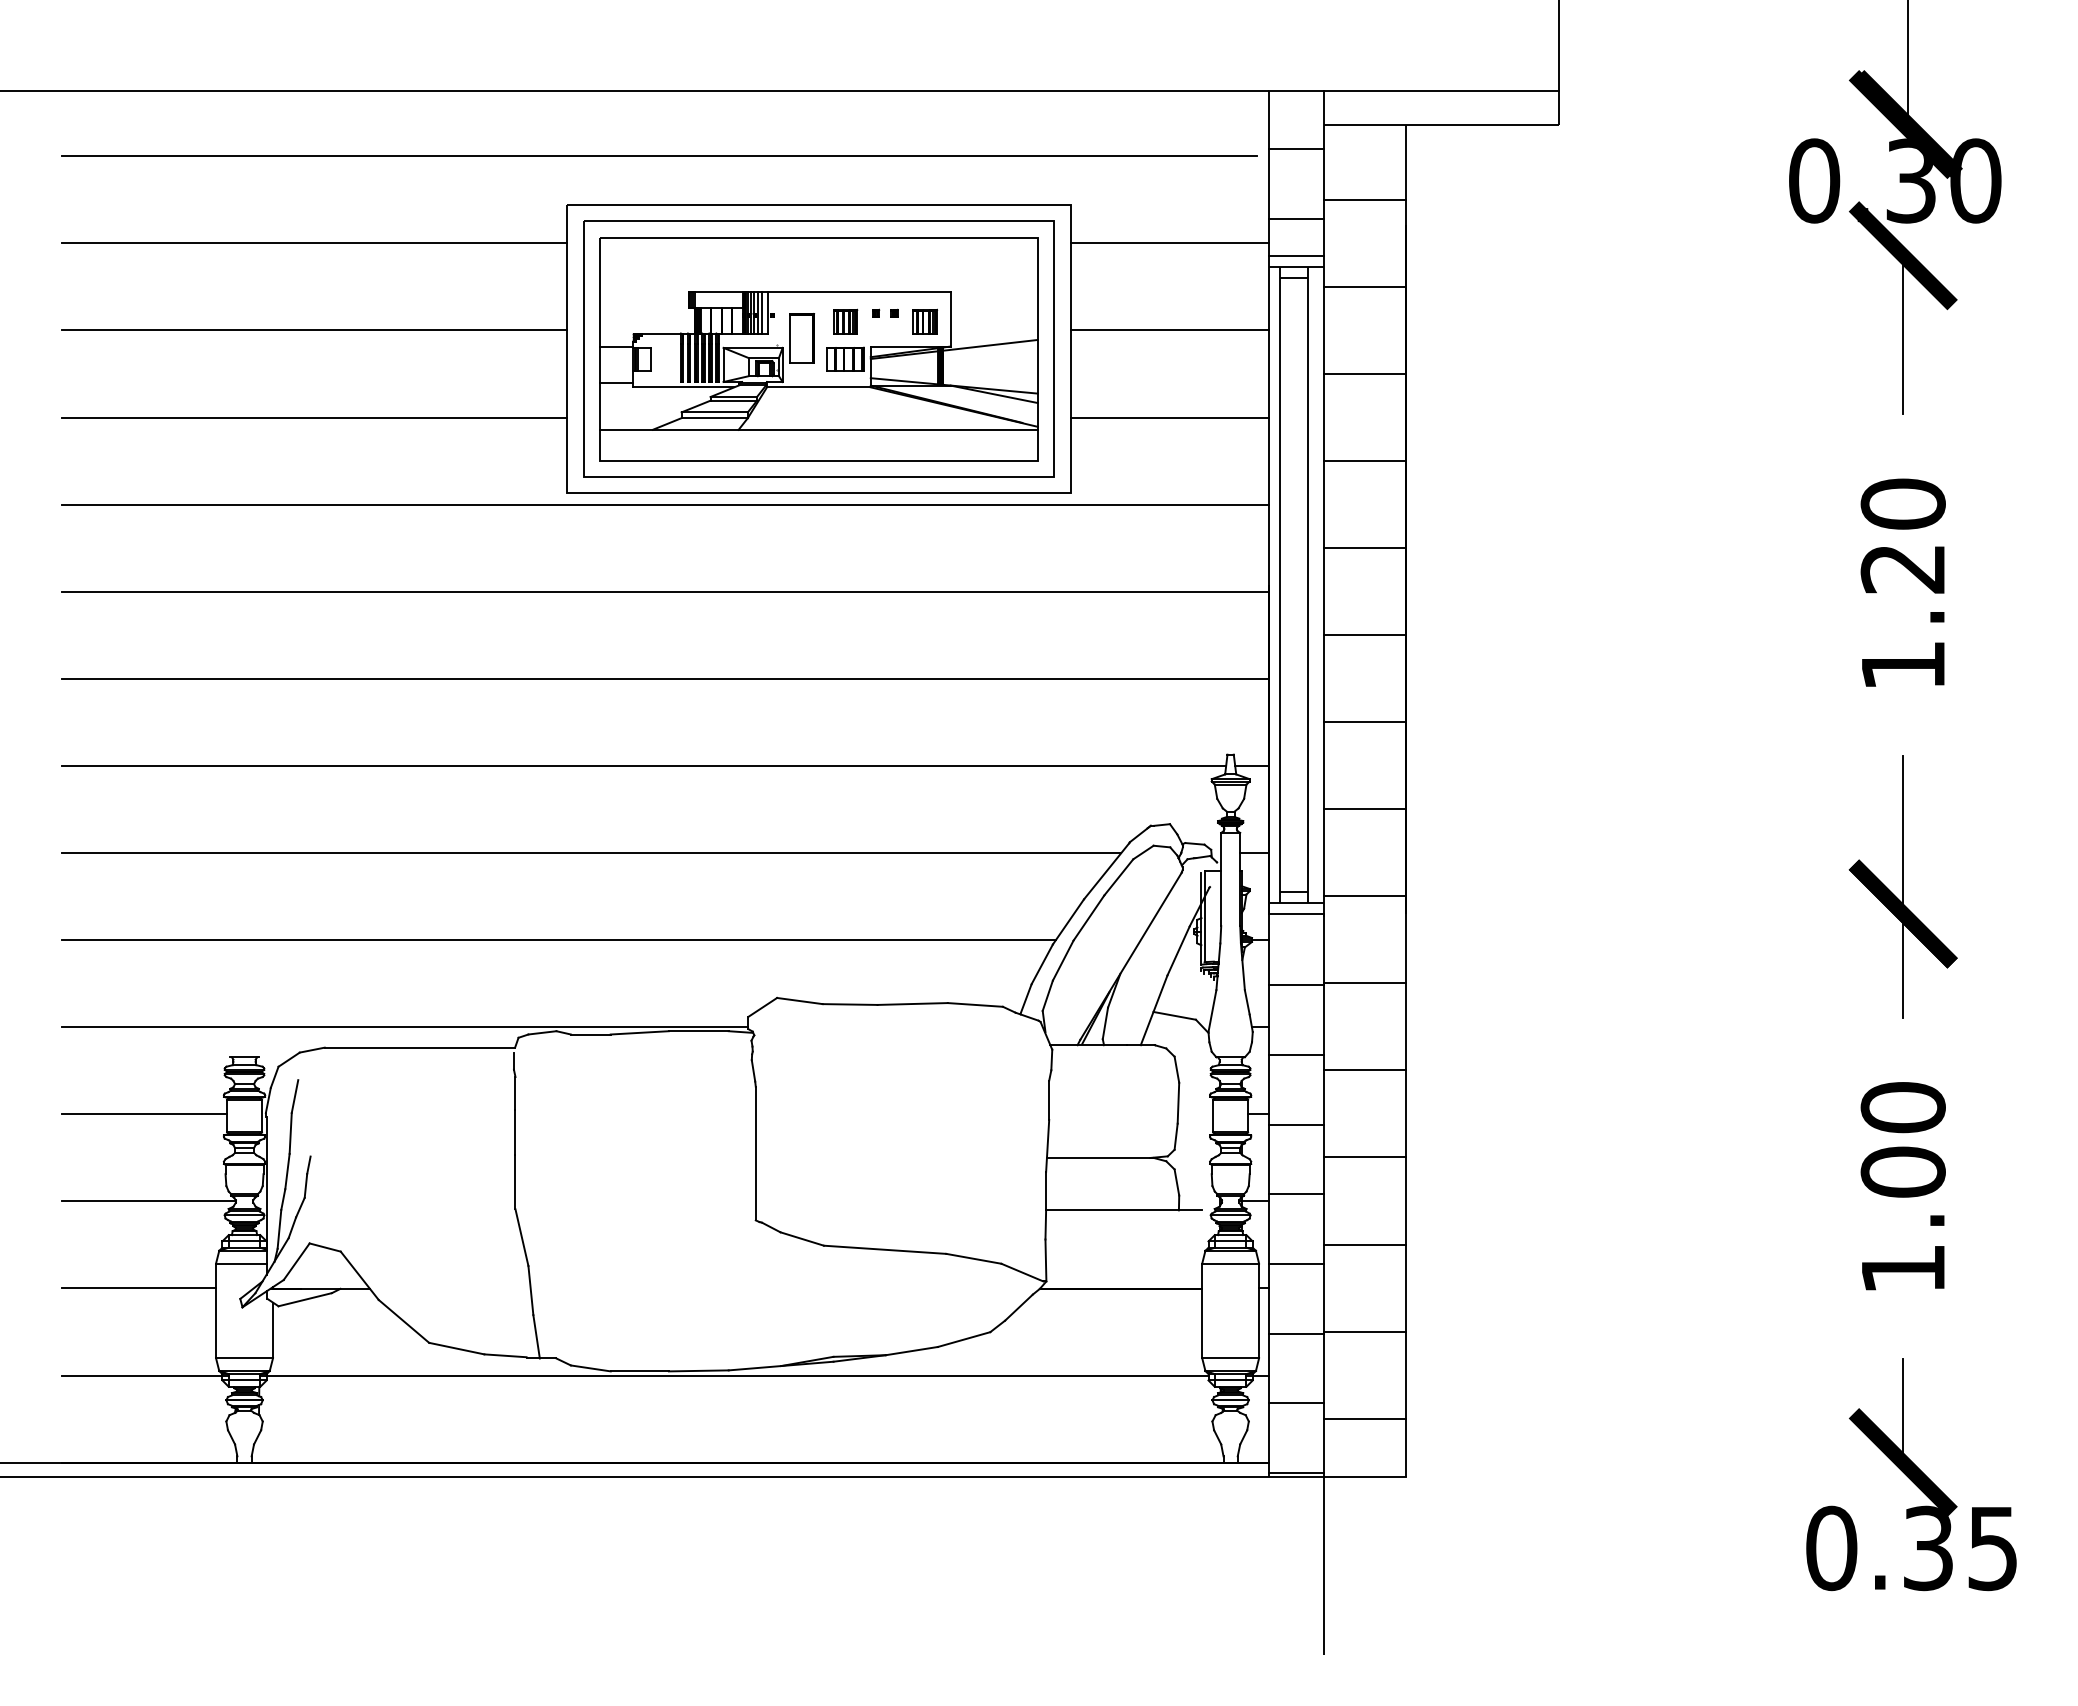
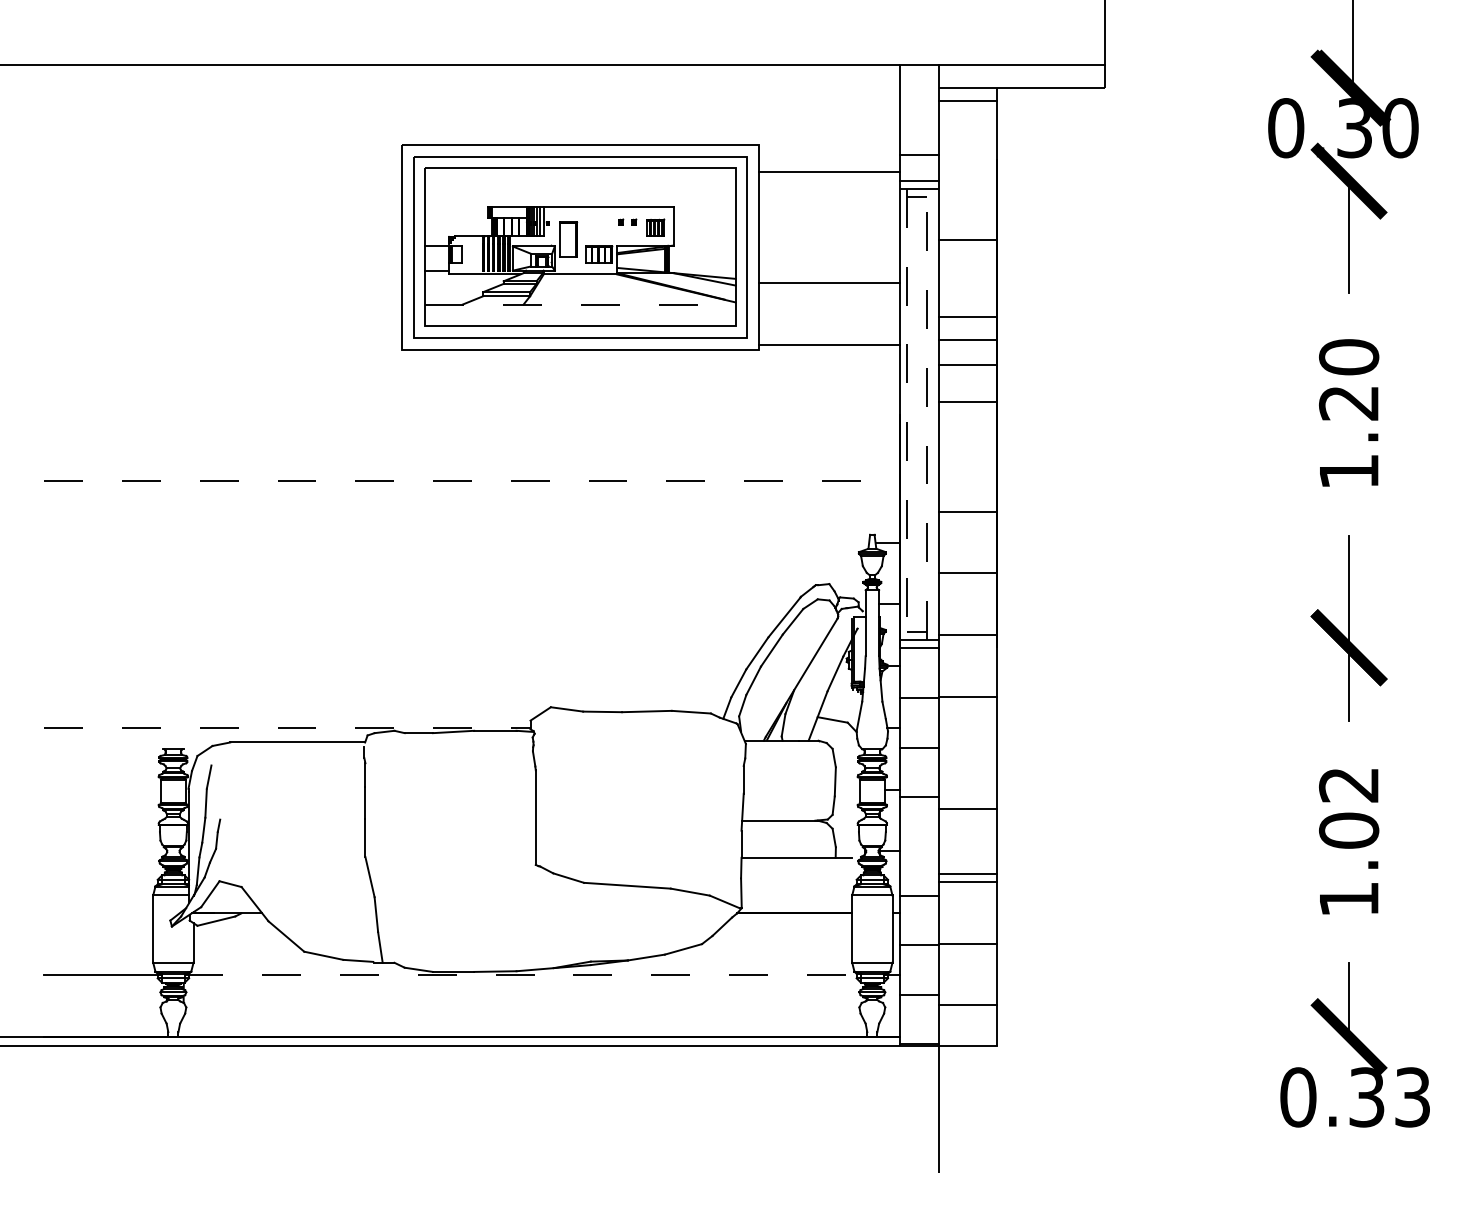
line: (1296, 149) -> (919, 105), removed
line: (659, 156) -> (467, 110), removed
line: (1365, 199) -> (967, 100), moved
line: (314, 243) -> (222, 172), removed
line: (1365, 286) -> (967, 239), moved
part: (845, 321) -> (599, 227), removed
line: (314, 330) -> (222, 234), removed
line: (1169, 330) -> (828, 283), moved
line: (990, 344) -> (702, 244), removed
line: (1365, 373) -> (967, 316), moved
line: (314, 417) -> (222, 295), removed
line: (1169, 417) -> (828, 344), moved
line: (818, 429) -> (580, 304), solid -> dashed
line: (1365, 460) -> (967, 365), moved
line: (665, 504) -> (471, 357), removed
line: (1365, 547) -> (967, 339), moved
line: (1307, 584) -> (926, 414), solid -> dashed
line: (1280, 585) -> (907, 414), solid -> dashed
line: (665, 591) -> (471, 419), removed
line: (1365, 634) -> (967, 402), moved
line: (666, 678) -> (472, 480), solid -> dashed
line: (644, 765) -> (456, 542), removed
line: (591, 852) -> (419, 604), removed
line: (558, 940) -> (395, 666), removed
line: (405, 1027) -> (287, 728), solid -> dashed
line: (1365, 1070) -> (967, 808), moved
text: (1902, 1107) -> (1348, 784), 1.00 -> 1.02
line: (144, 1114) -> (102, 789), removed
line: (1365, 1157) -> (967, 874), moved
line: (1296, 1194) -> (919, 846), removed
line: (148, 1201) -> (105, 851), removed
line: (139, 1288) -> (98, 913), removed
line: (734, 1375) -> (520, 974), solid -> dashed
text: (1992, 1547) -> (1412, 1096), 0.35 -> 0.33

